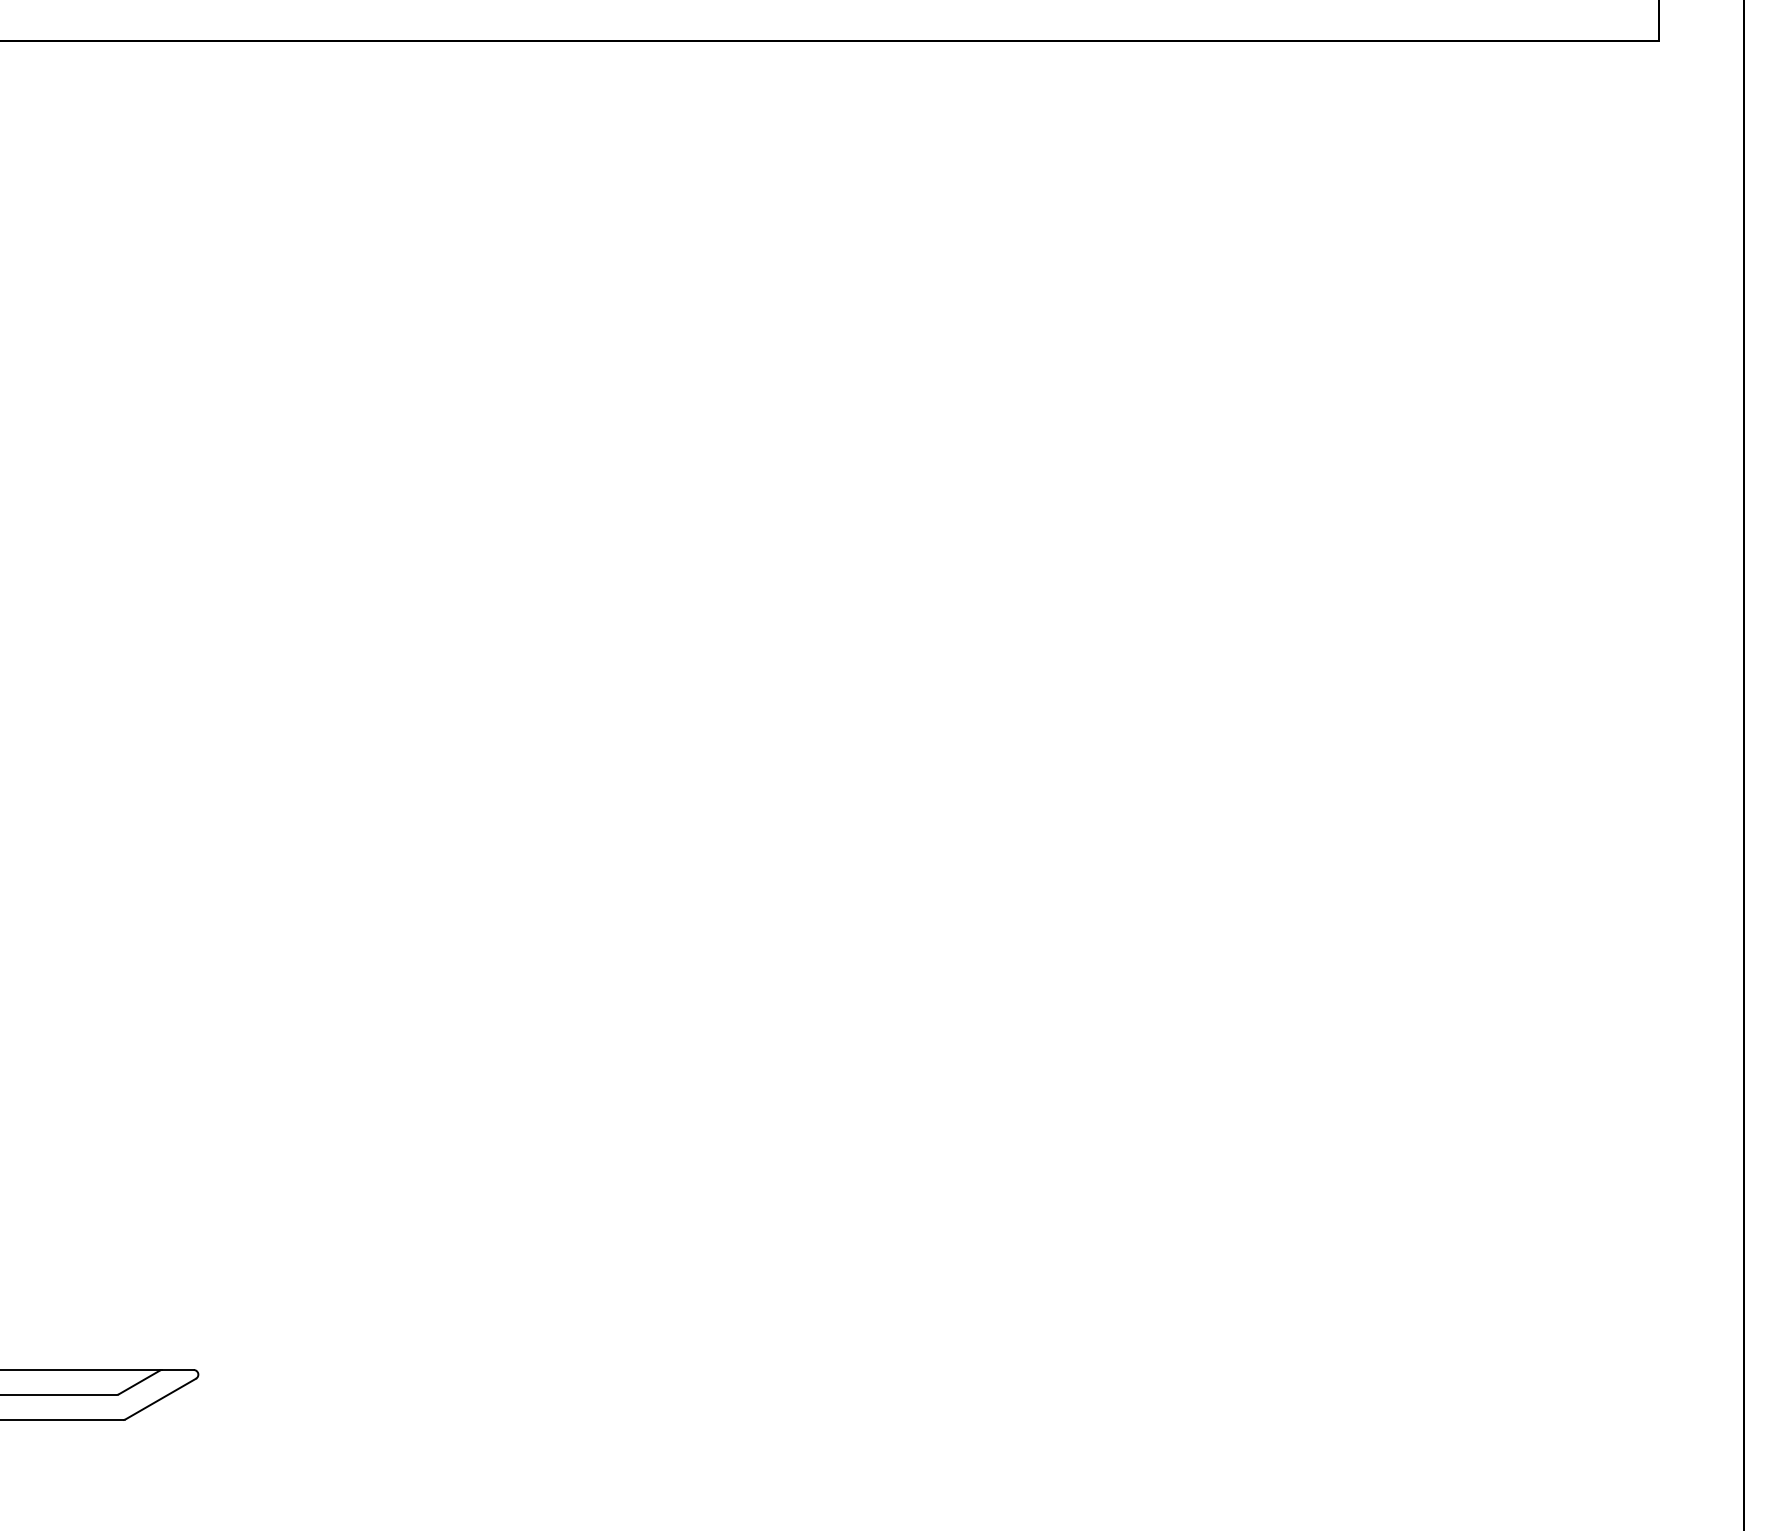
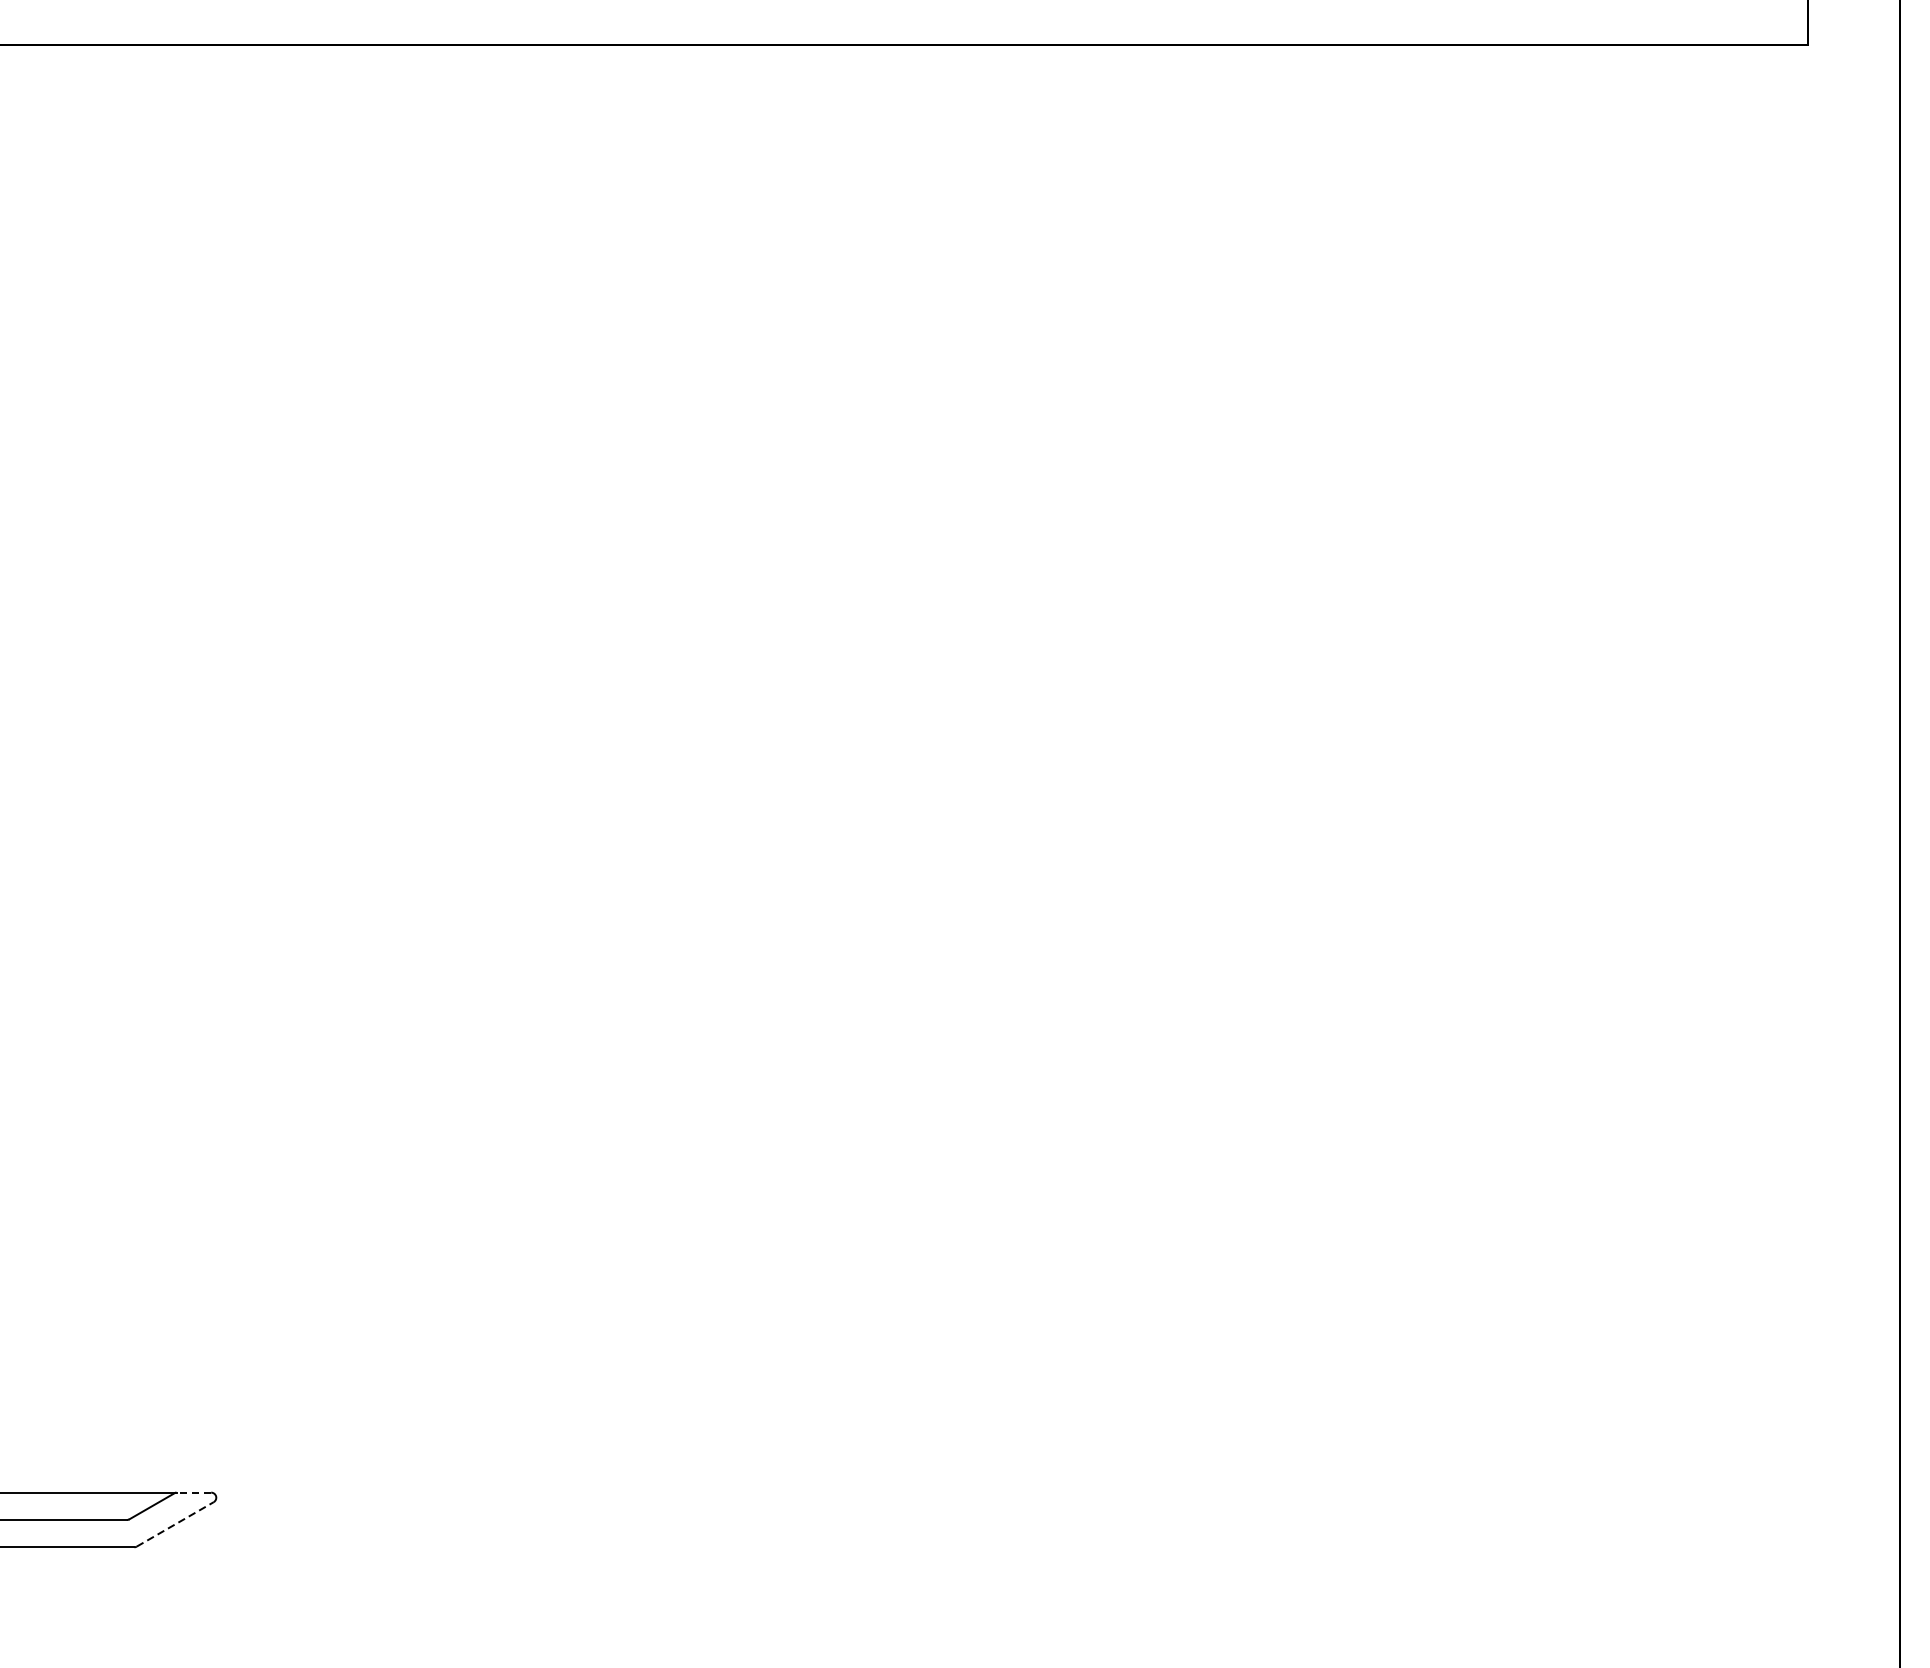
line: (177, 1369) -> (193, 1492), solid -> dashed
line: (160, 1399) -> (175, 1524), solid -> dashed

